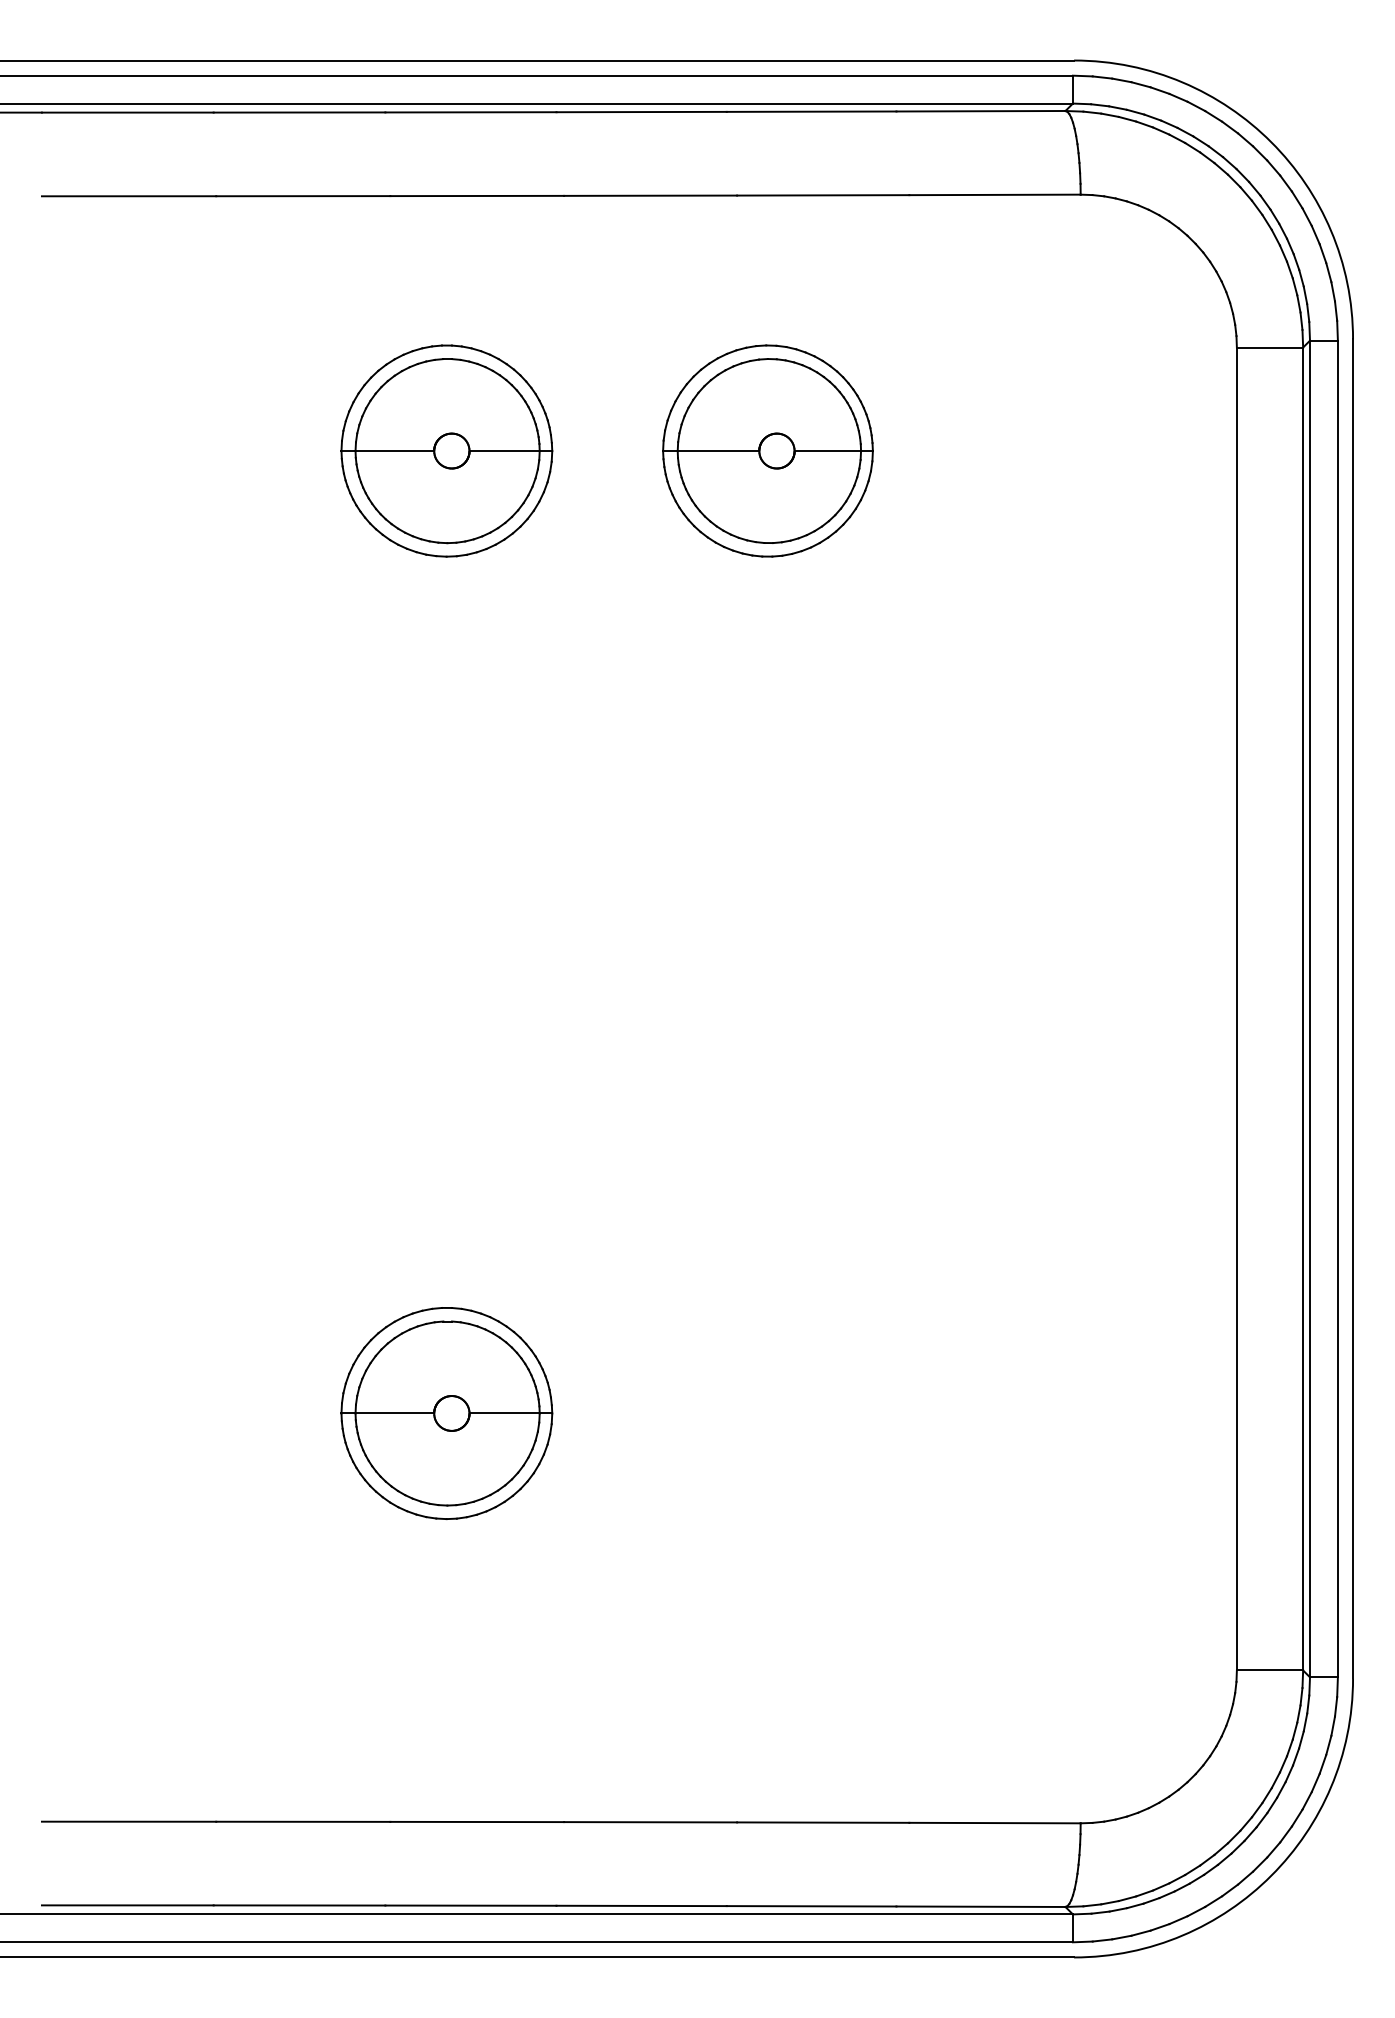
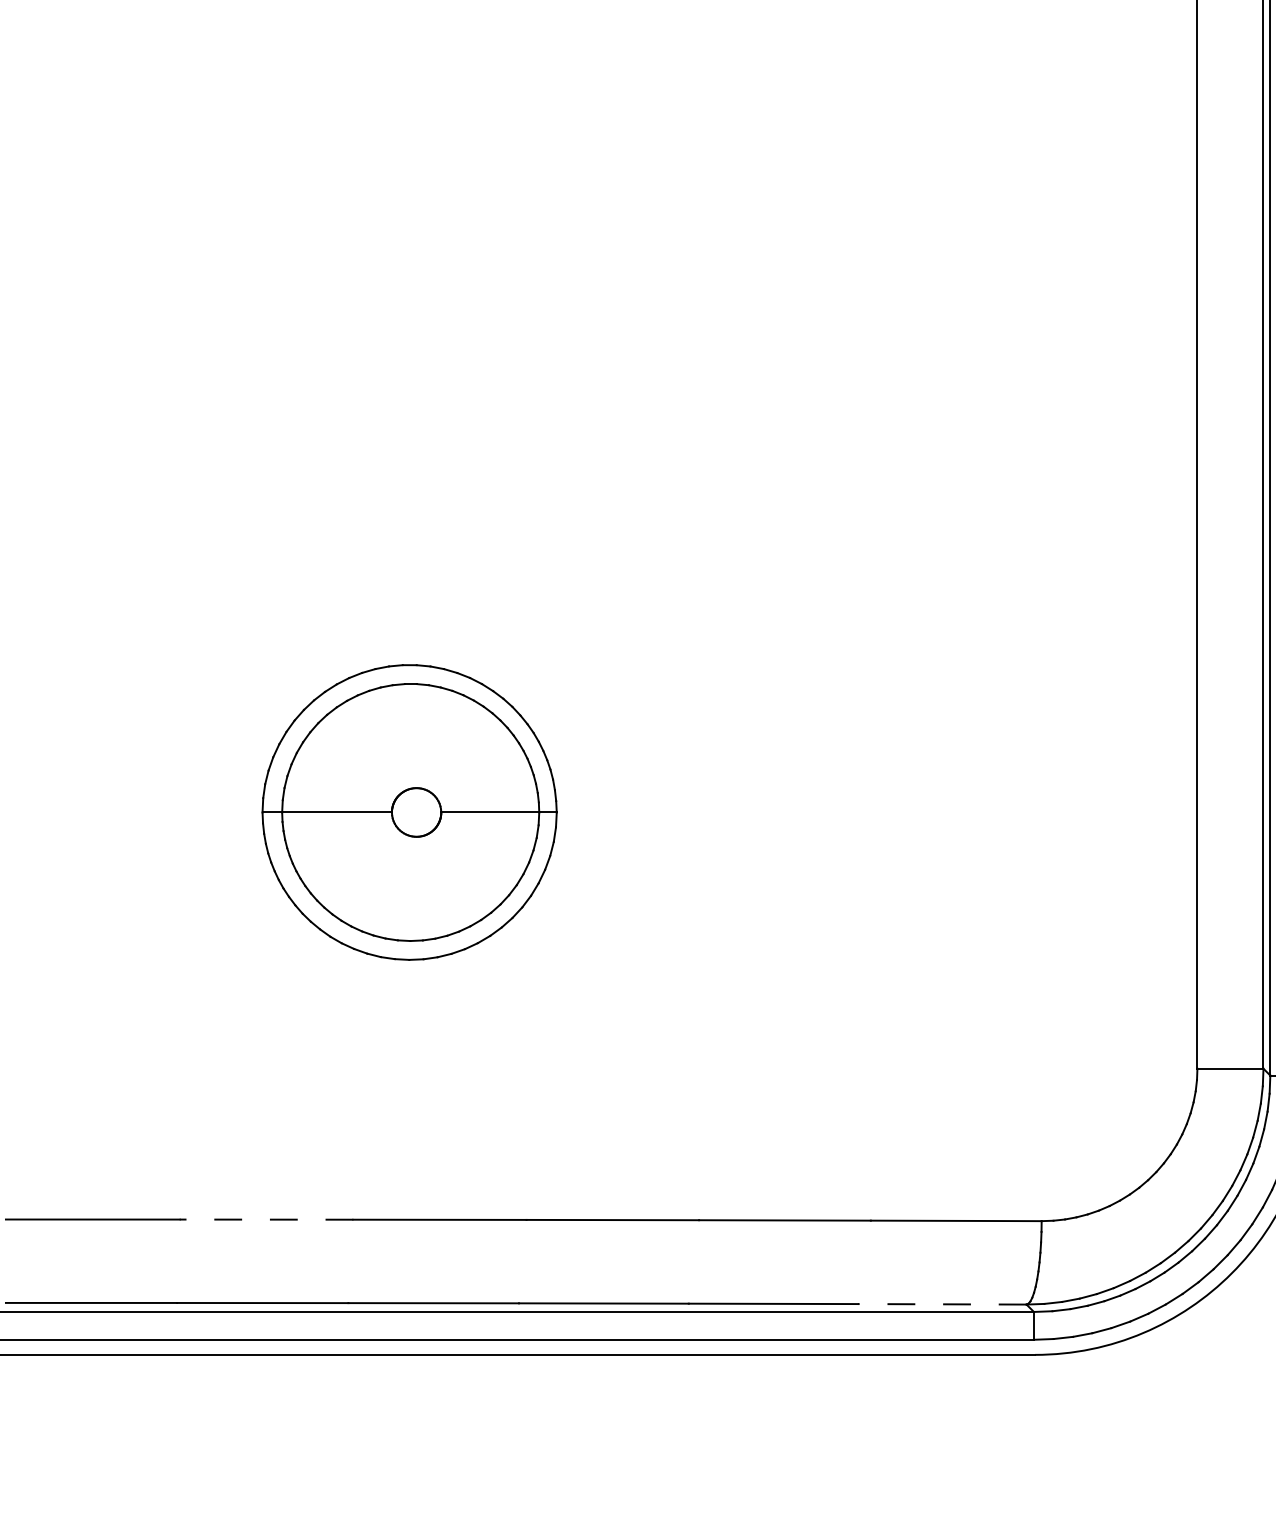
part: (446, 1413) -> (409, 812), size x1.4
line: (302, 1821) -> (265, 1219), solid -> dashed
line: (980, 1906) -> (941, 1304), solid -> dashed

